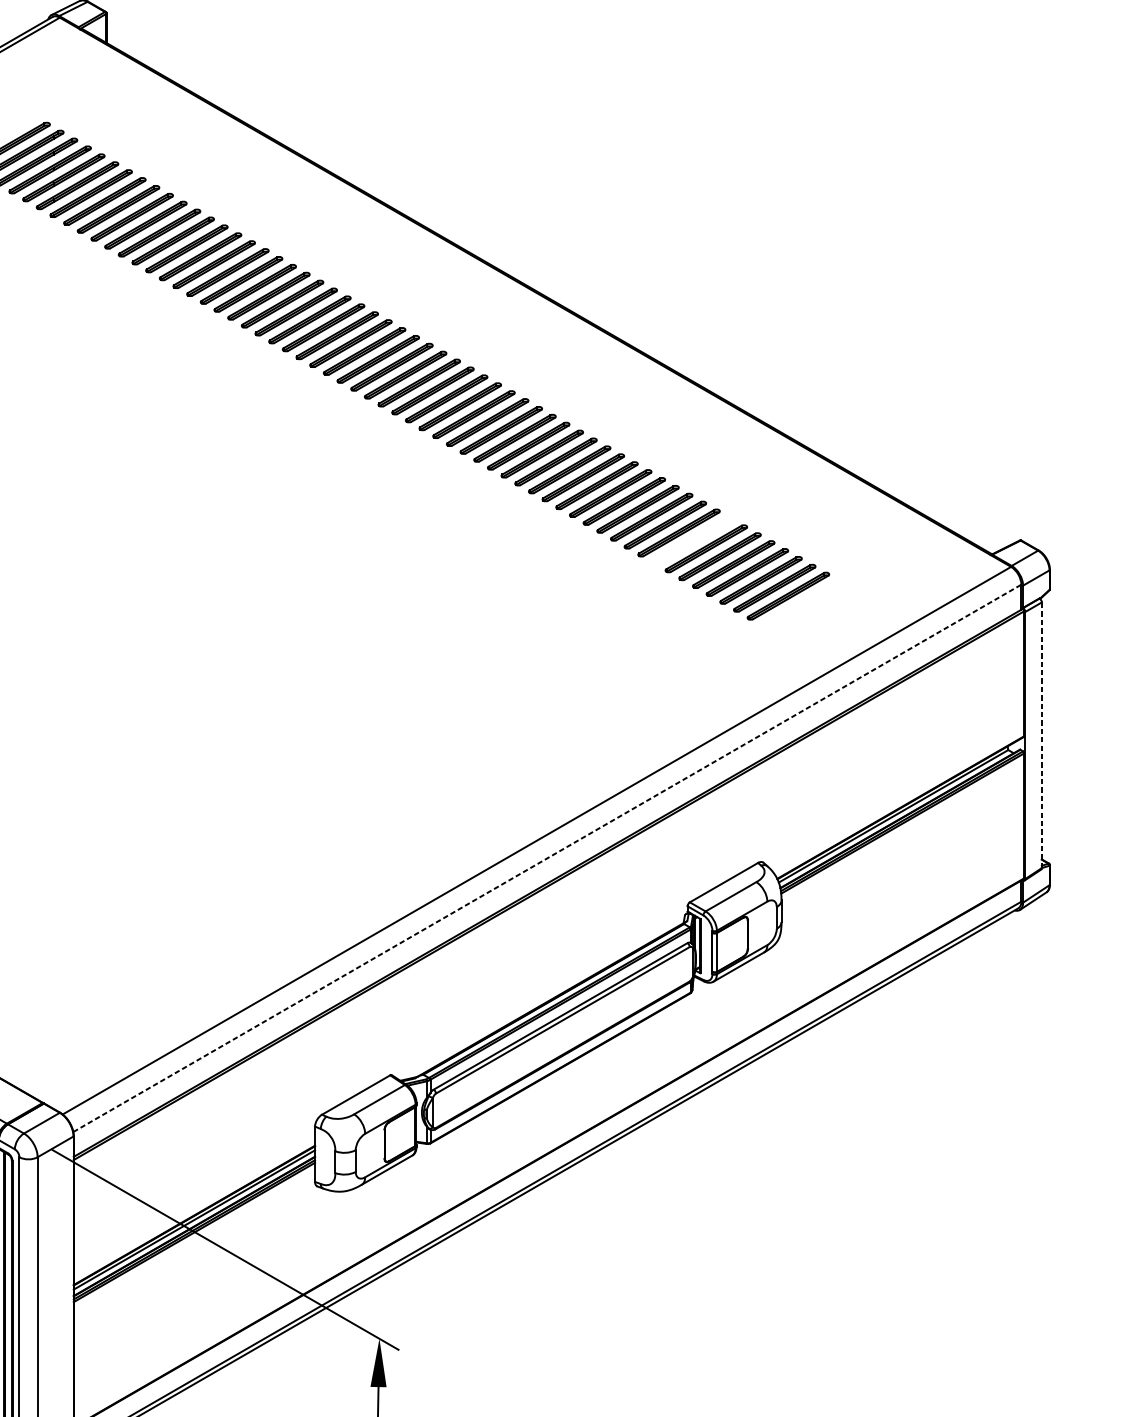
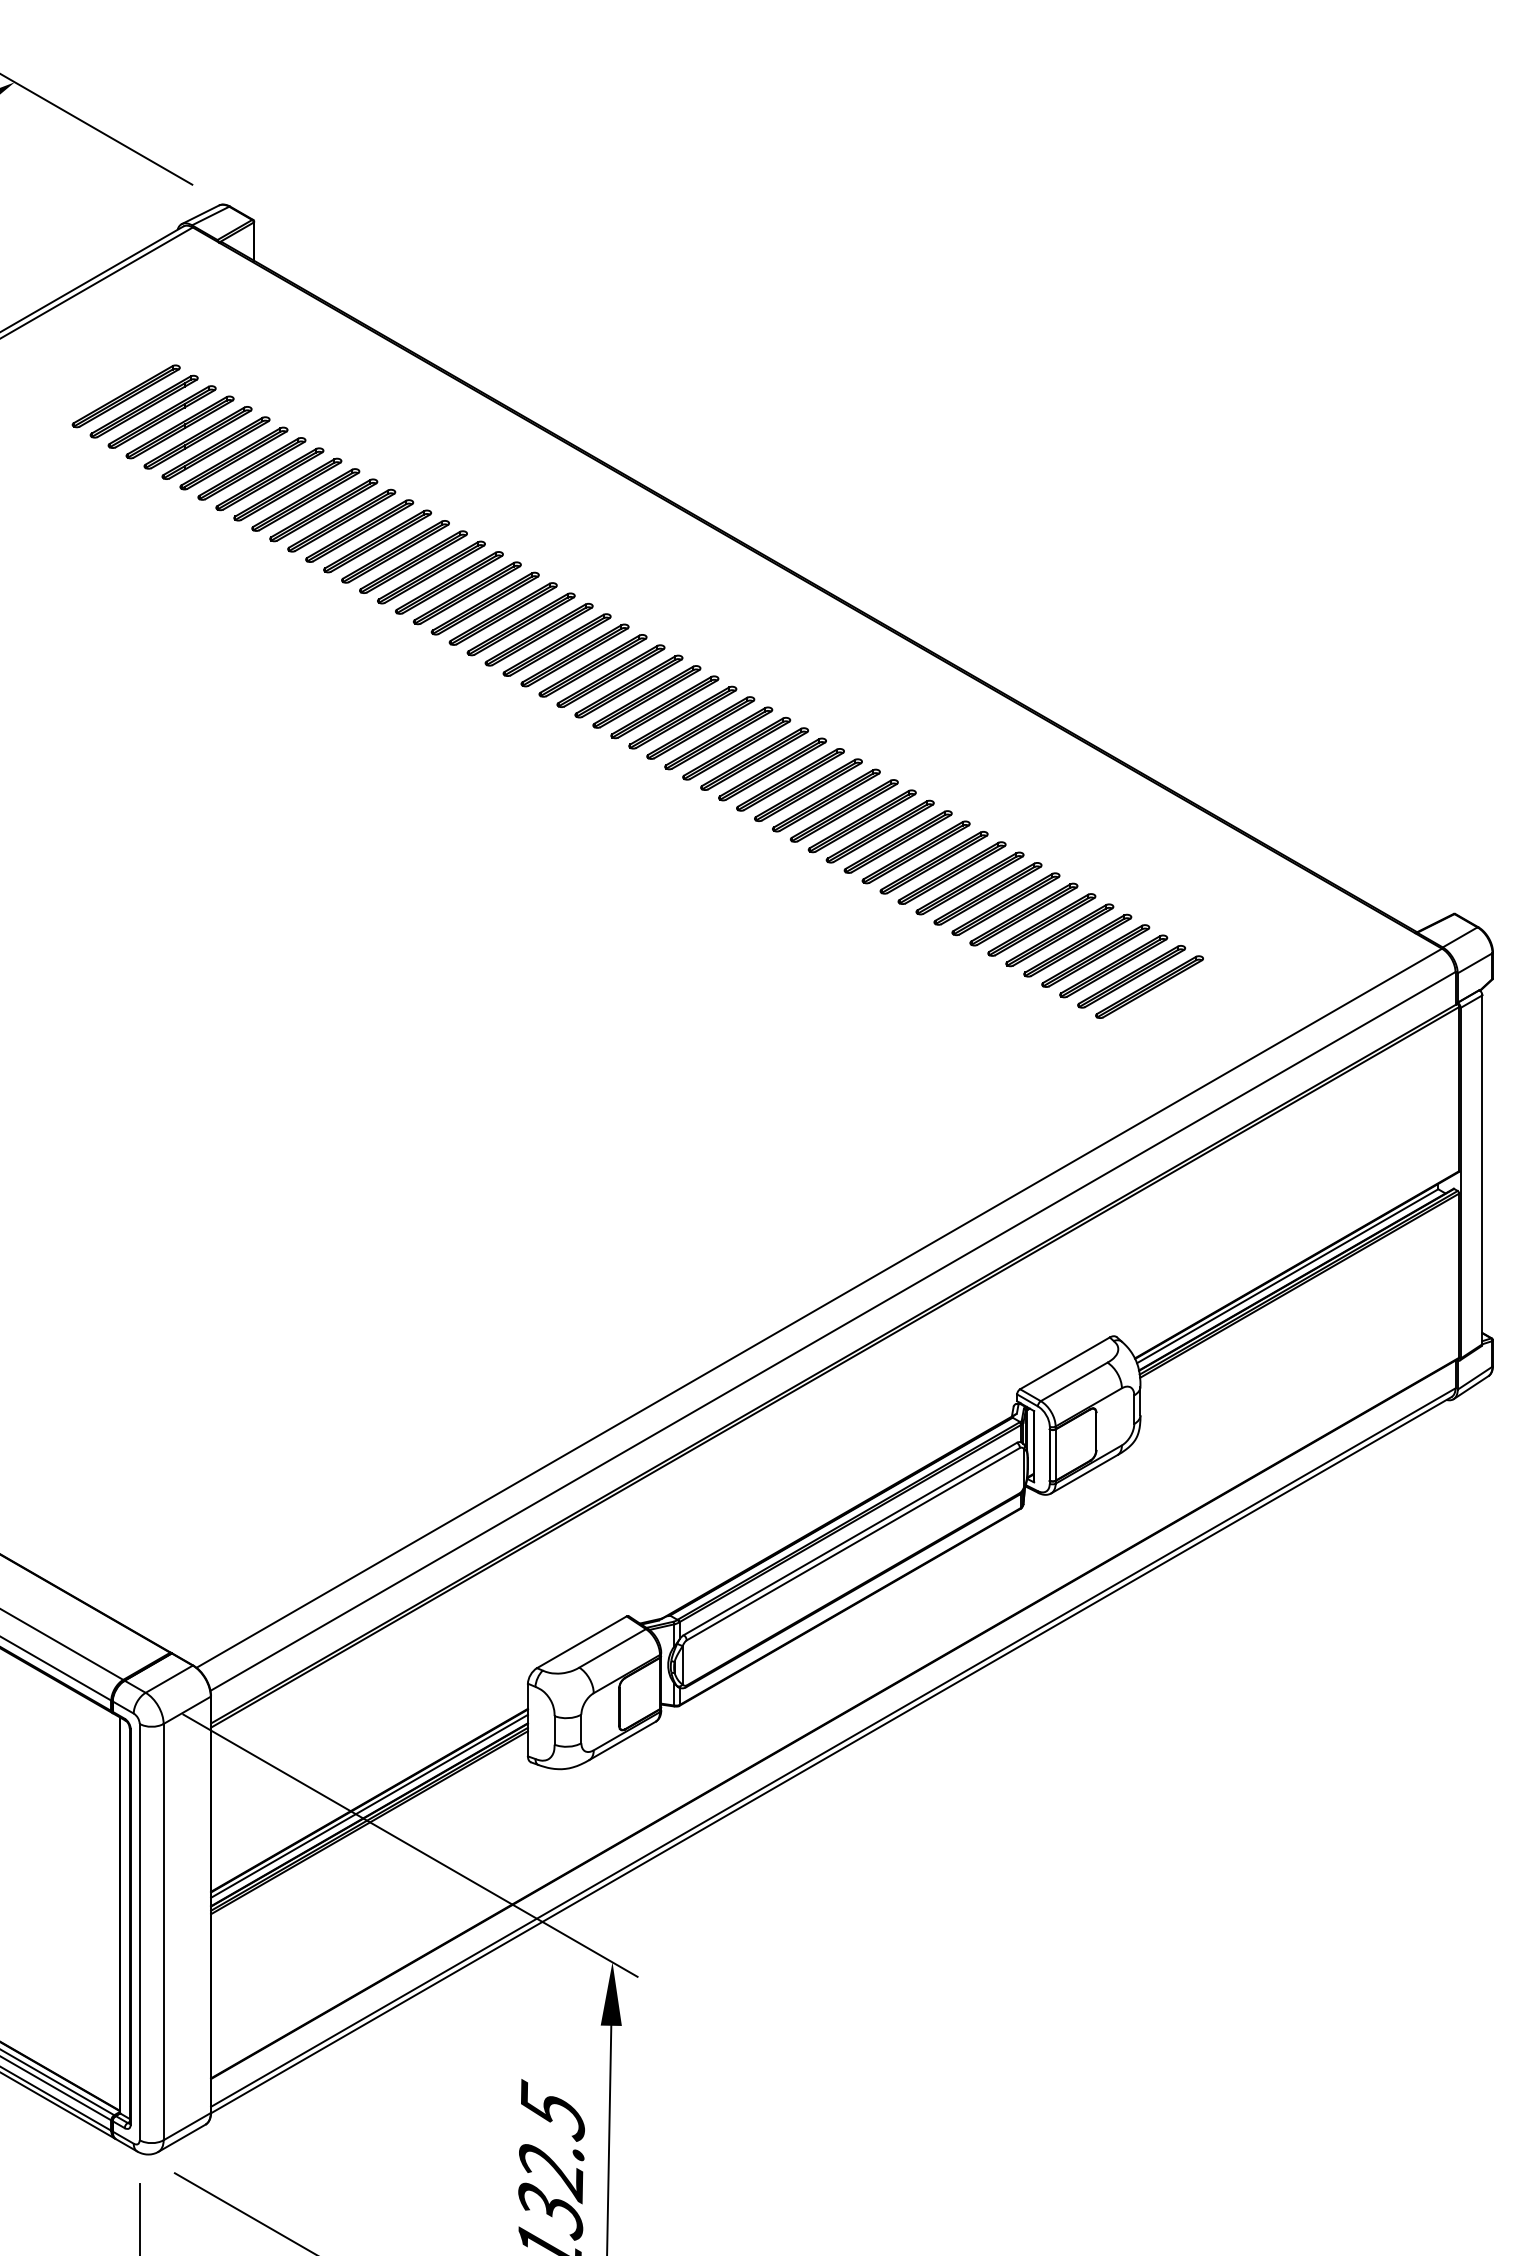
part: (692, 540) -> (1023, 914), added
line: (1041, 735) -> (1482, 1169), dashed -> solid
line: (547, 858) -> (833, 1331), dashed -> solid

